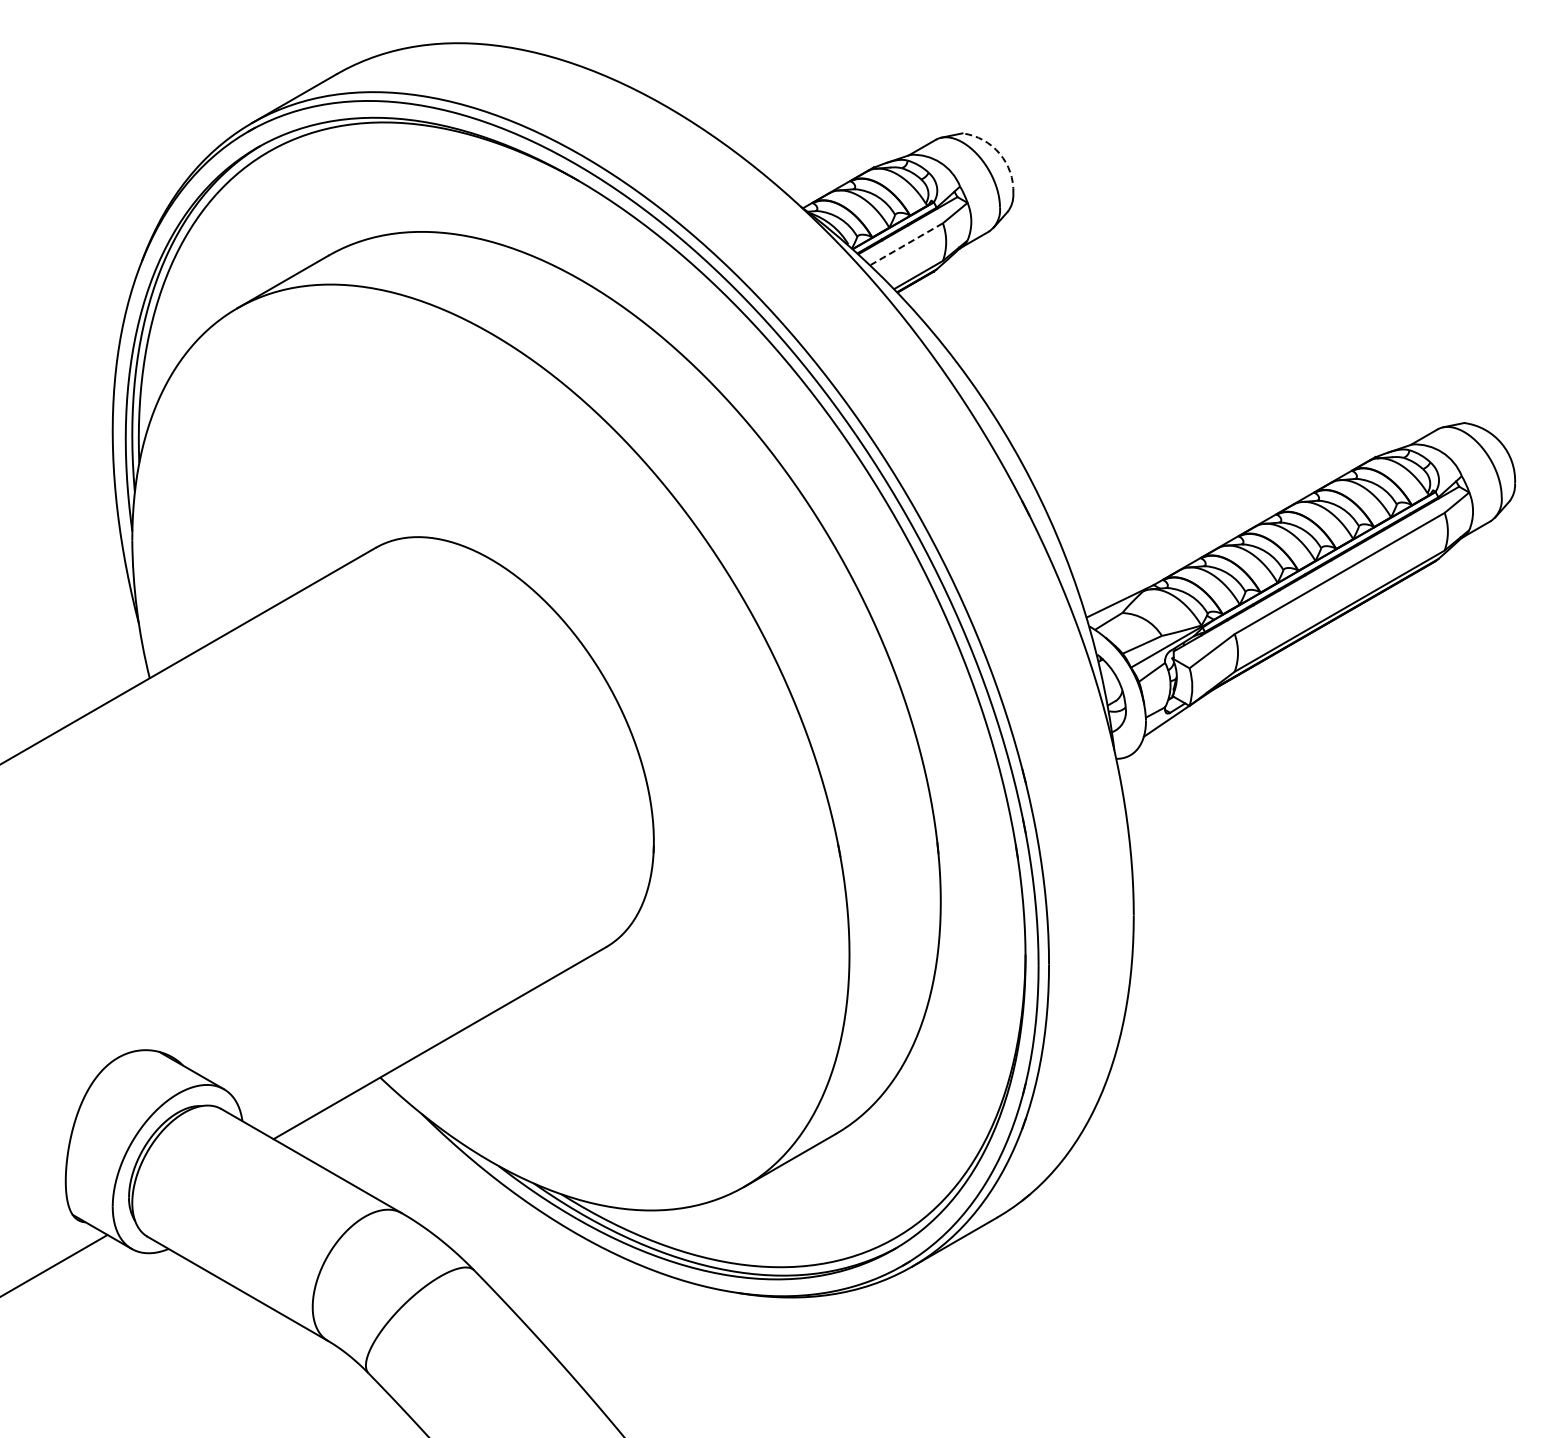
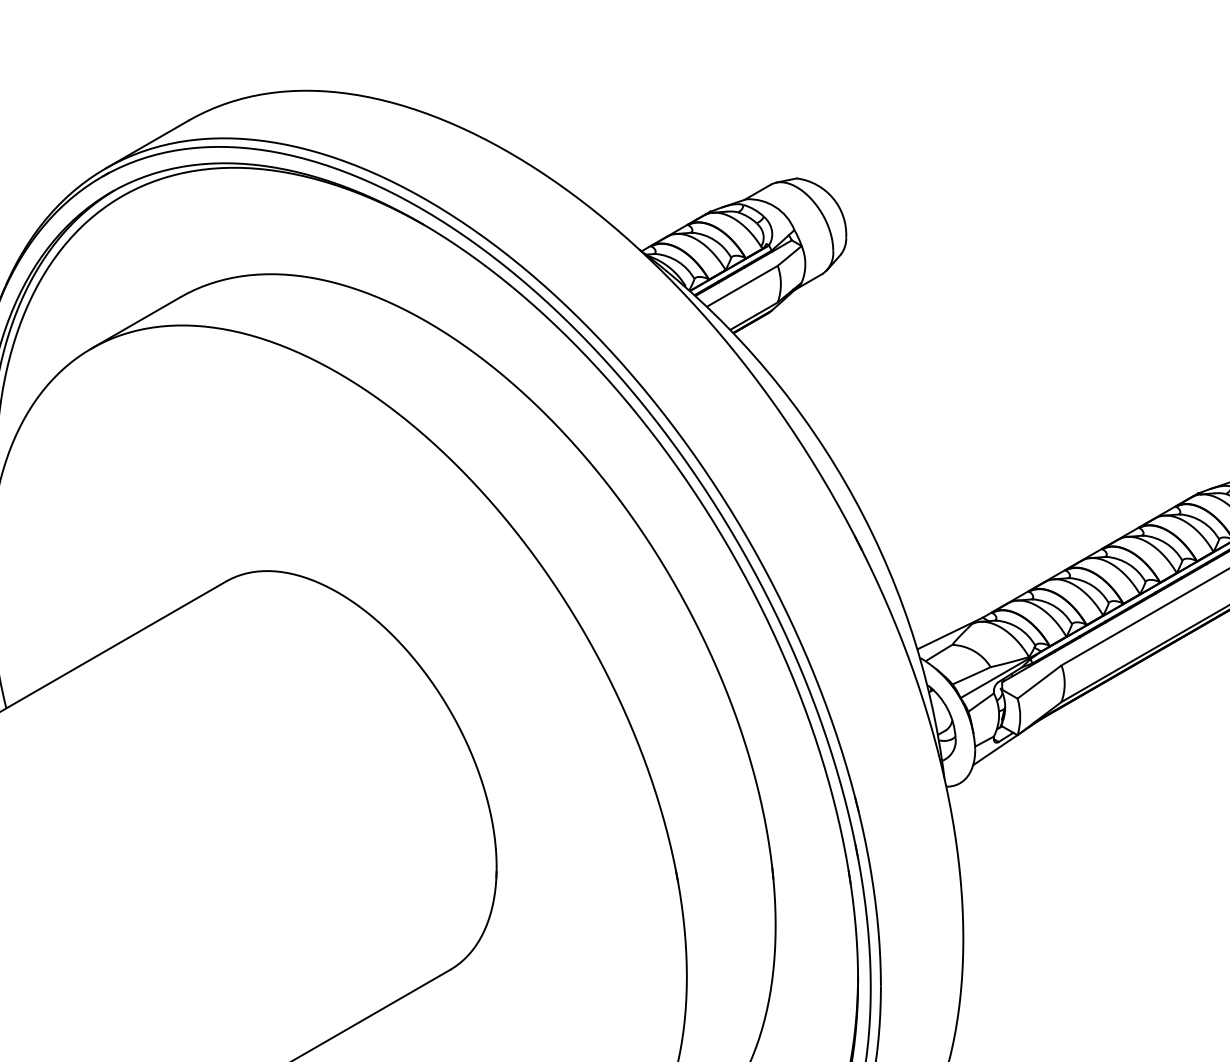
arc: (999, 153) -> (832, 198), dashed -> solid
line: (906, 244) -> (742, 286), dashed -> solid

